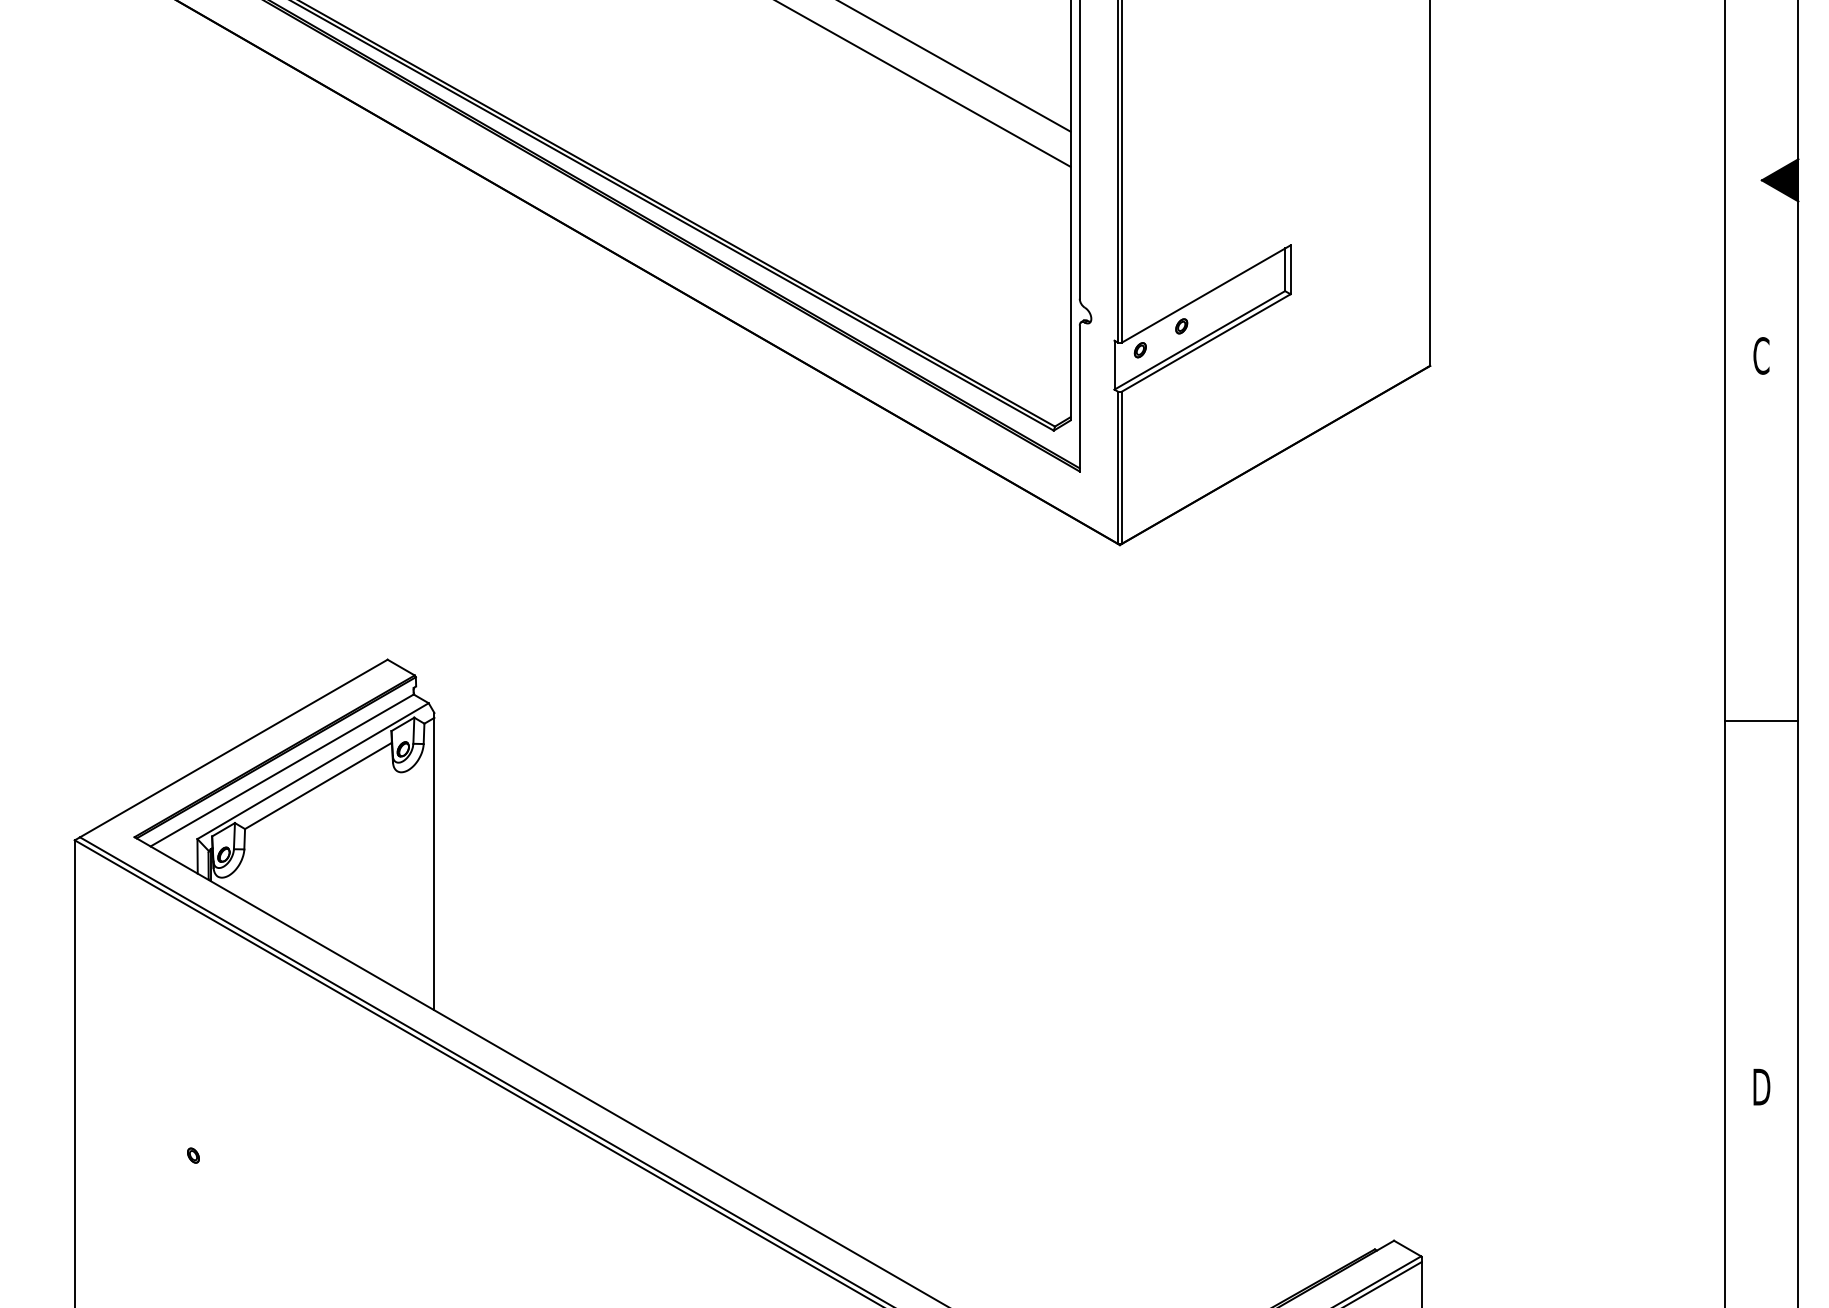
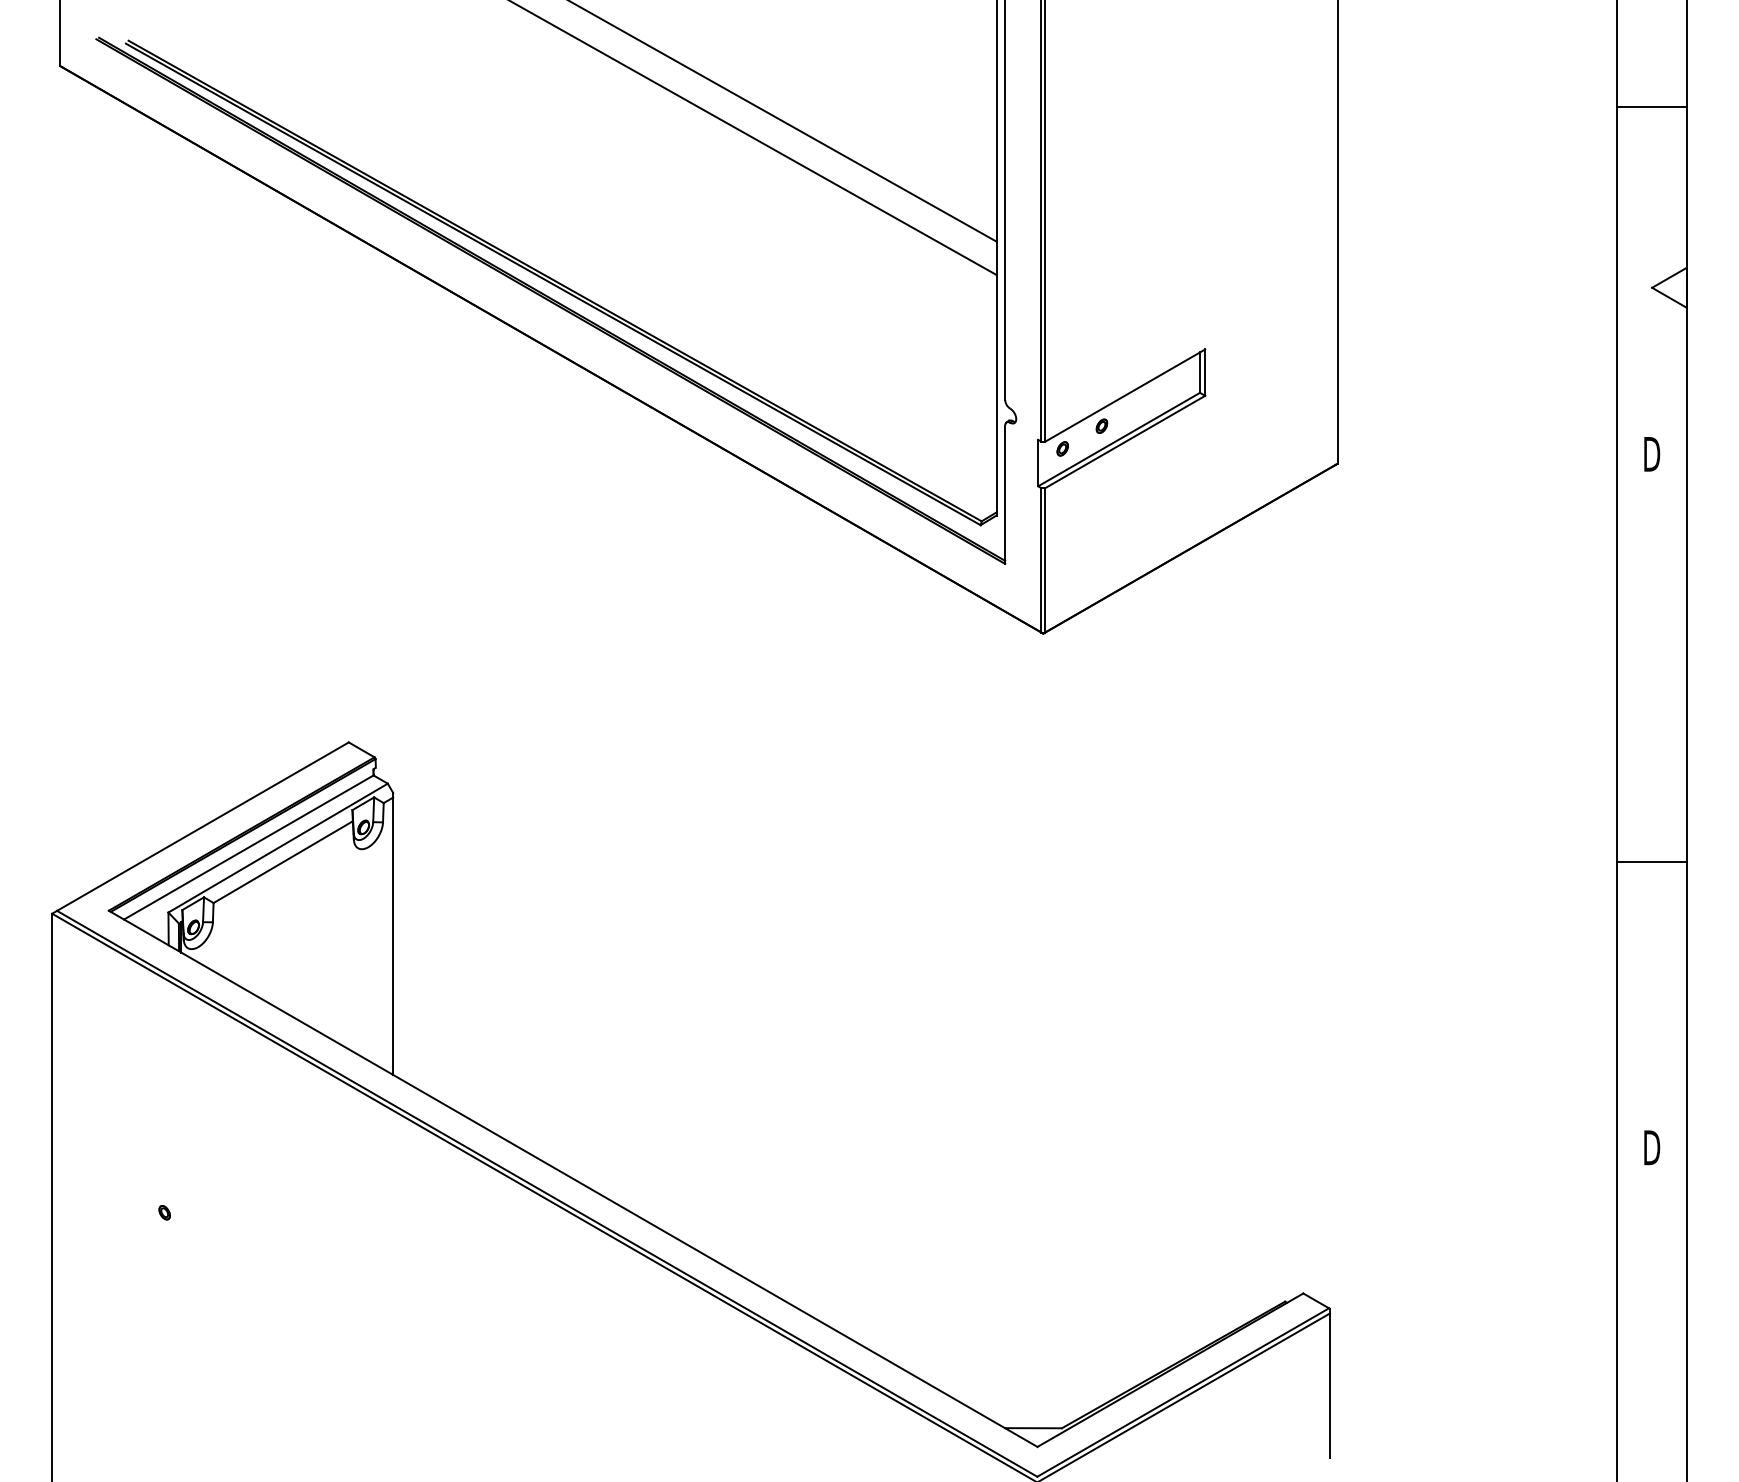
fill: (1780, 180) -> (1669, 287), removed
text: (1762, 356) -> (1652, 454), C -> D
line: (1761, 720) -> (1651, 861), moved

